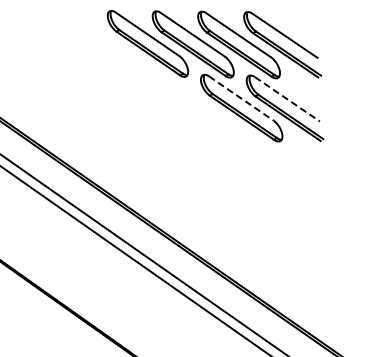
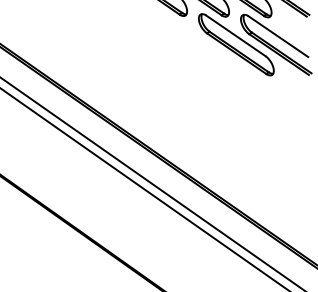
line: (241, 98) -> (236, 35), dashed -> solid
line: (287, 99) -> (278, 36), dashed -> solid

